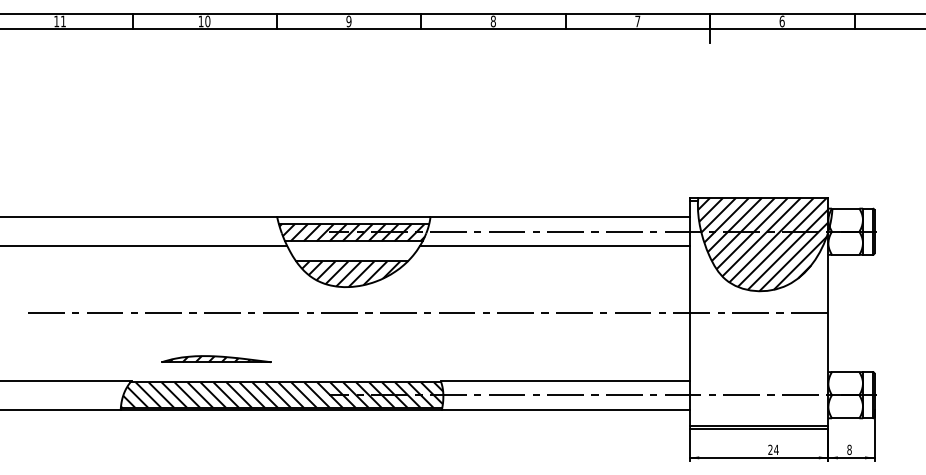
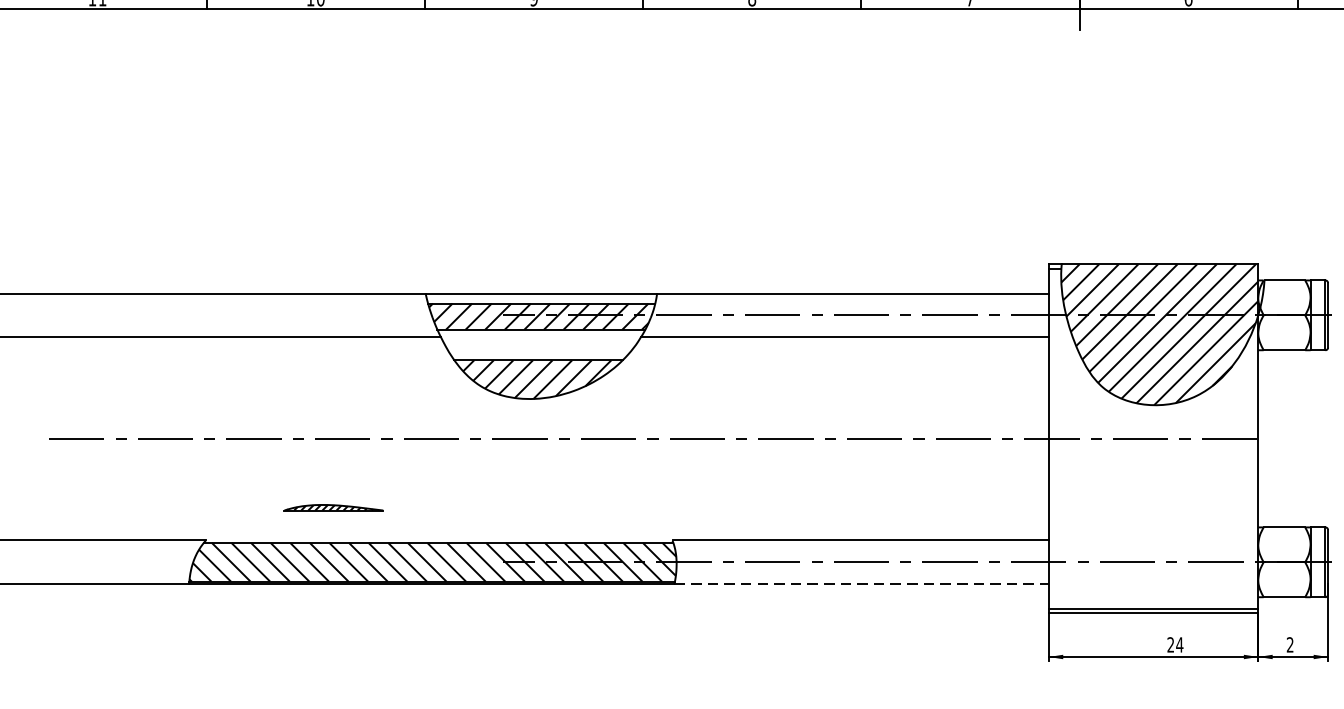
part: (216, 358) -> (333, 506), size x0.6
line: (565, 409) -> (861, 583), solid -> dashed
text: (849, 449) -> (1290, 644), 8 -> 2

